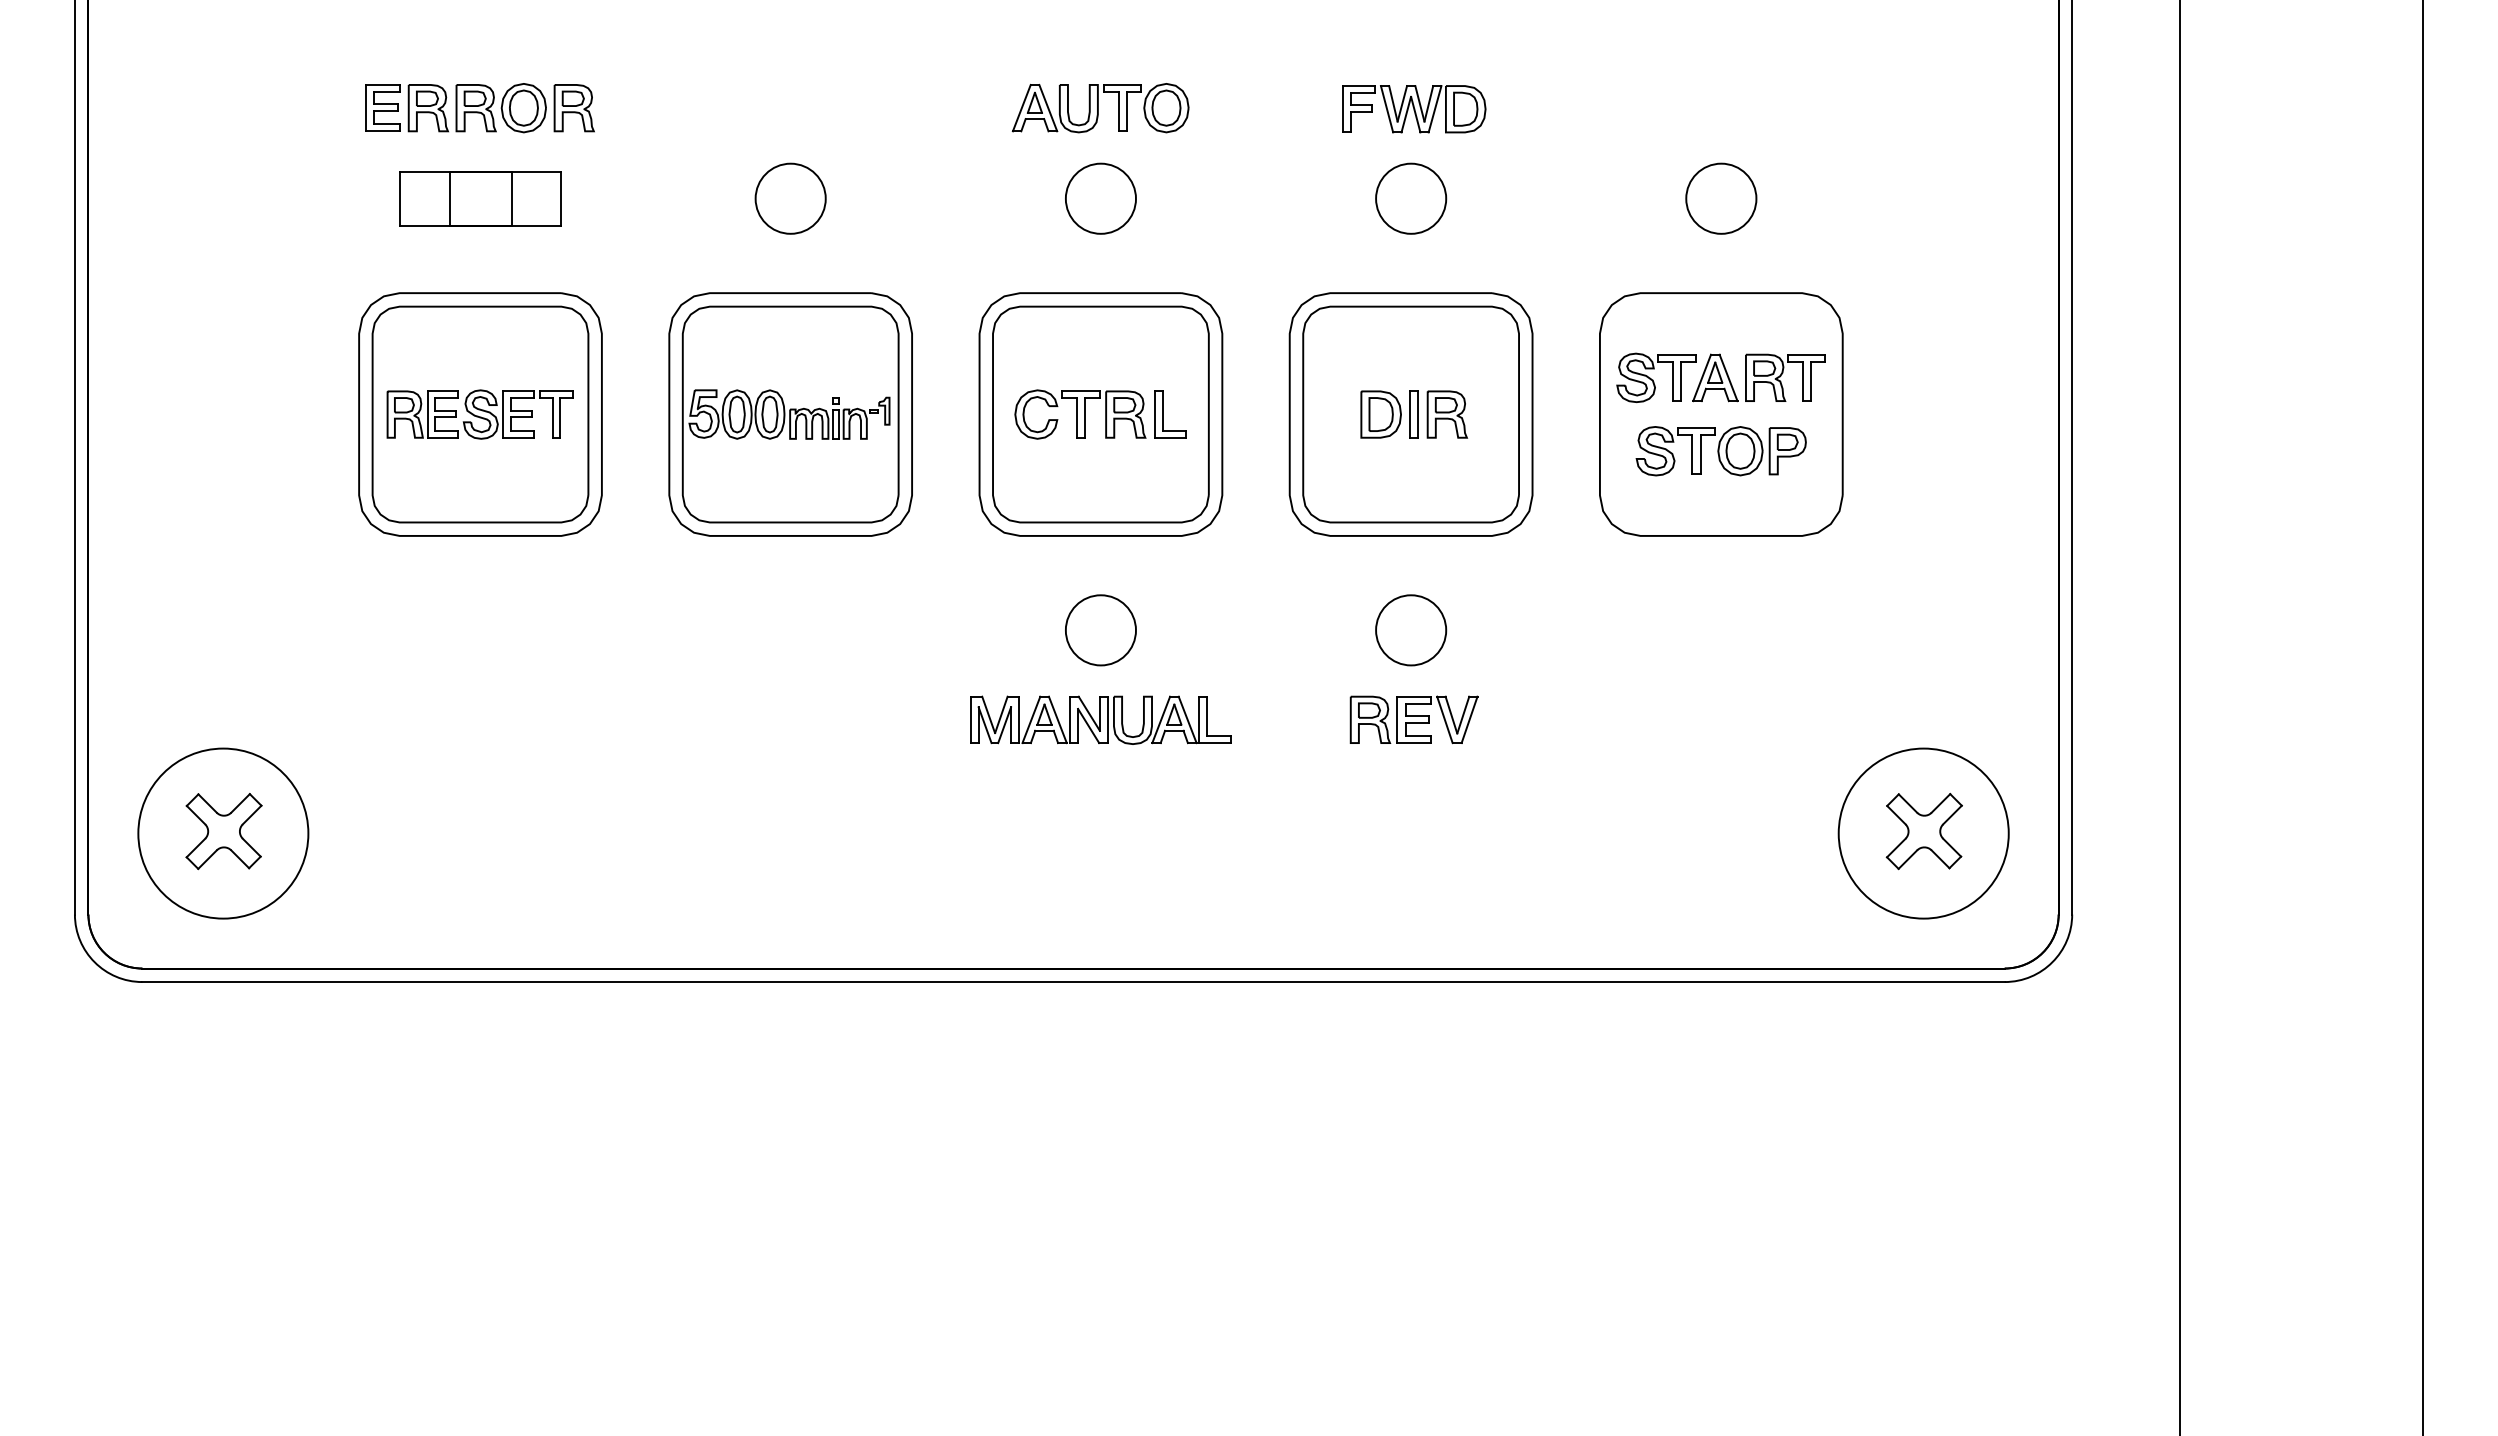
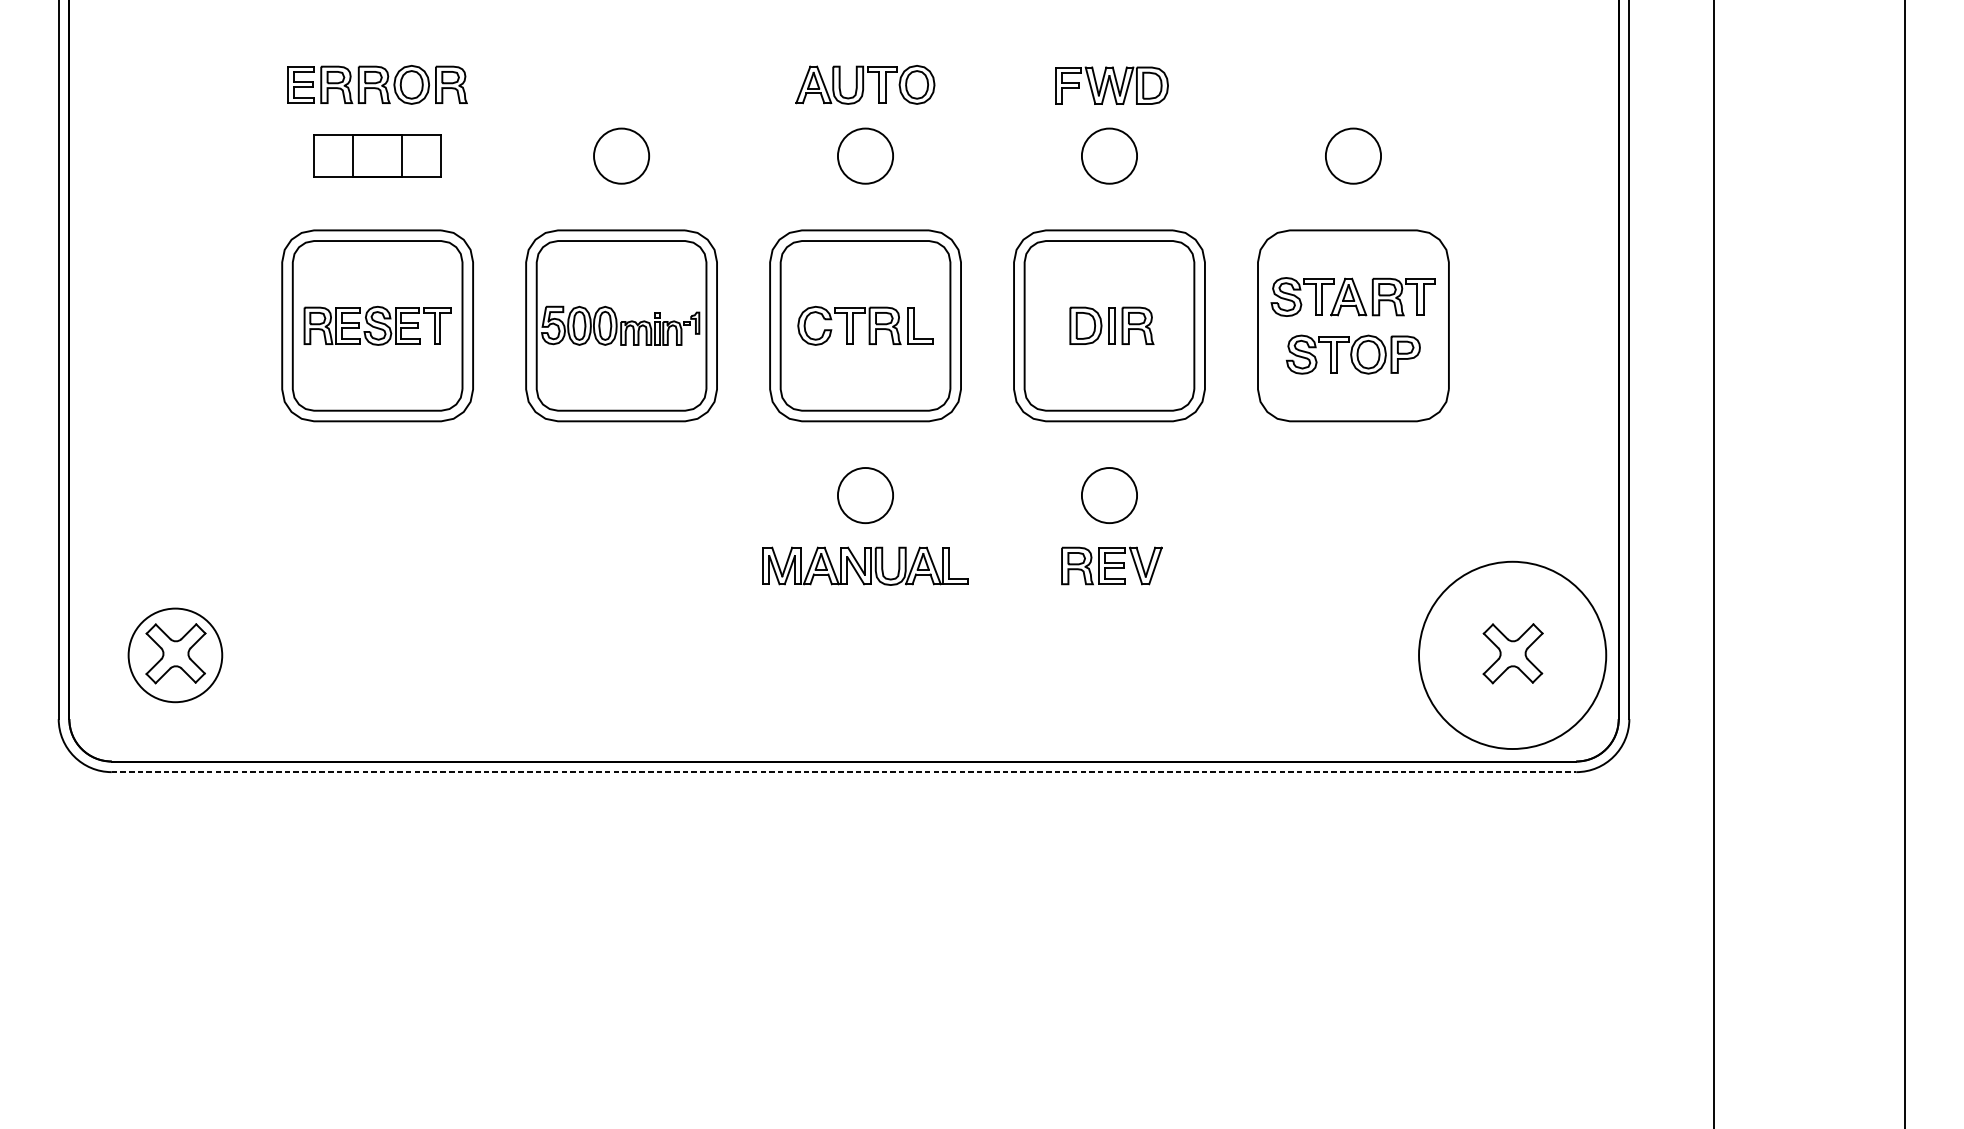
circle: (223, 833) -> (175, 655), size x0.7
circle: (1923, 833) -> (1512, 655), size x1.4
line: (1074, 982) -> (844, 772), solid -> dashed

